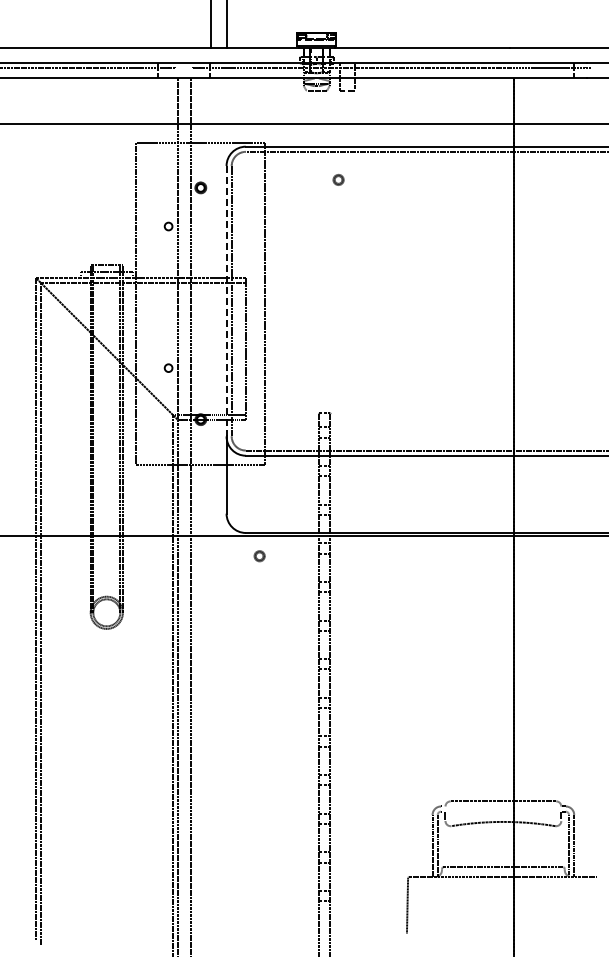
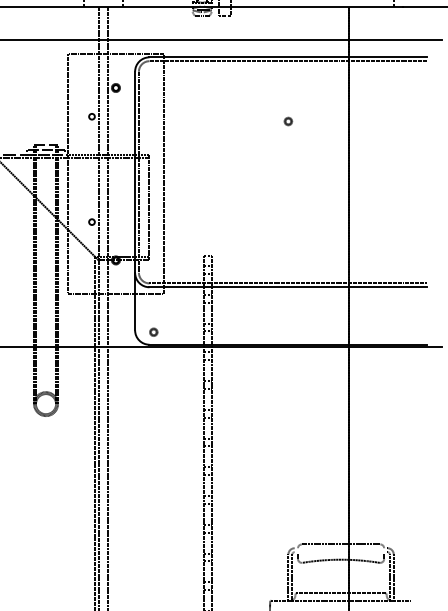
part: (338, 179) -> (288, 121), moved
line: (226, 301) -> (135, 172), dashed -> solid
part: (259, 556) -> (153, 332), moved

